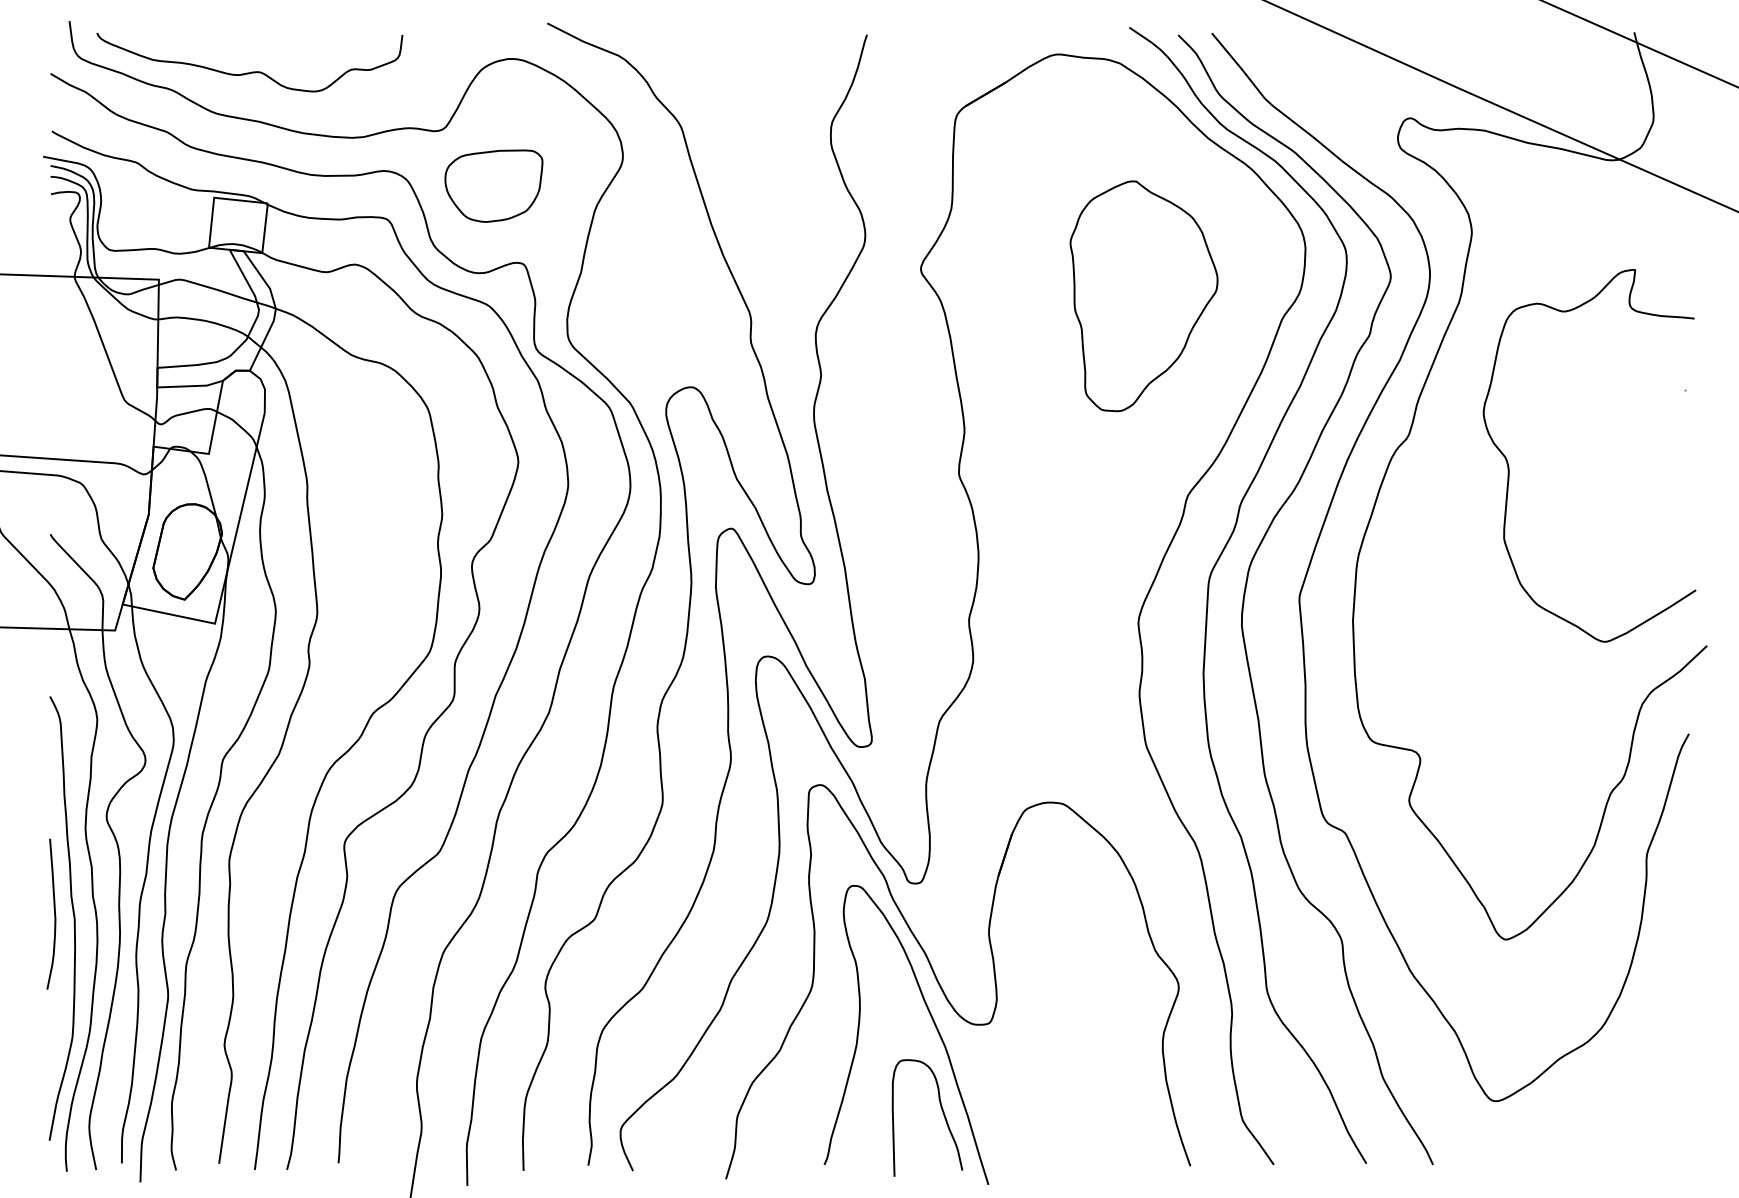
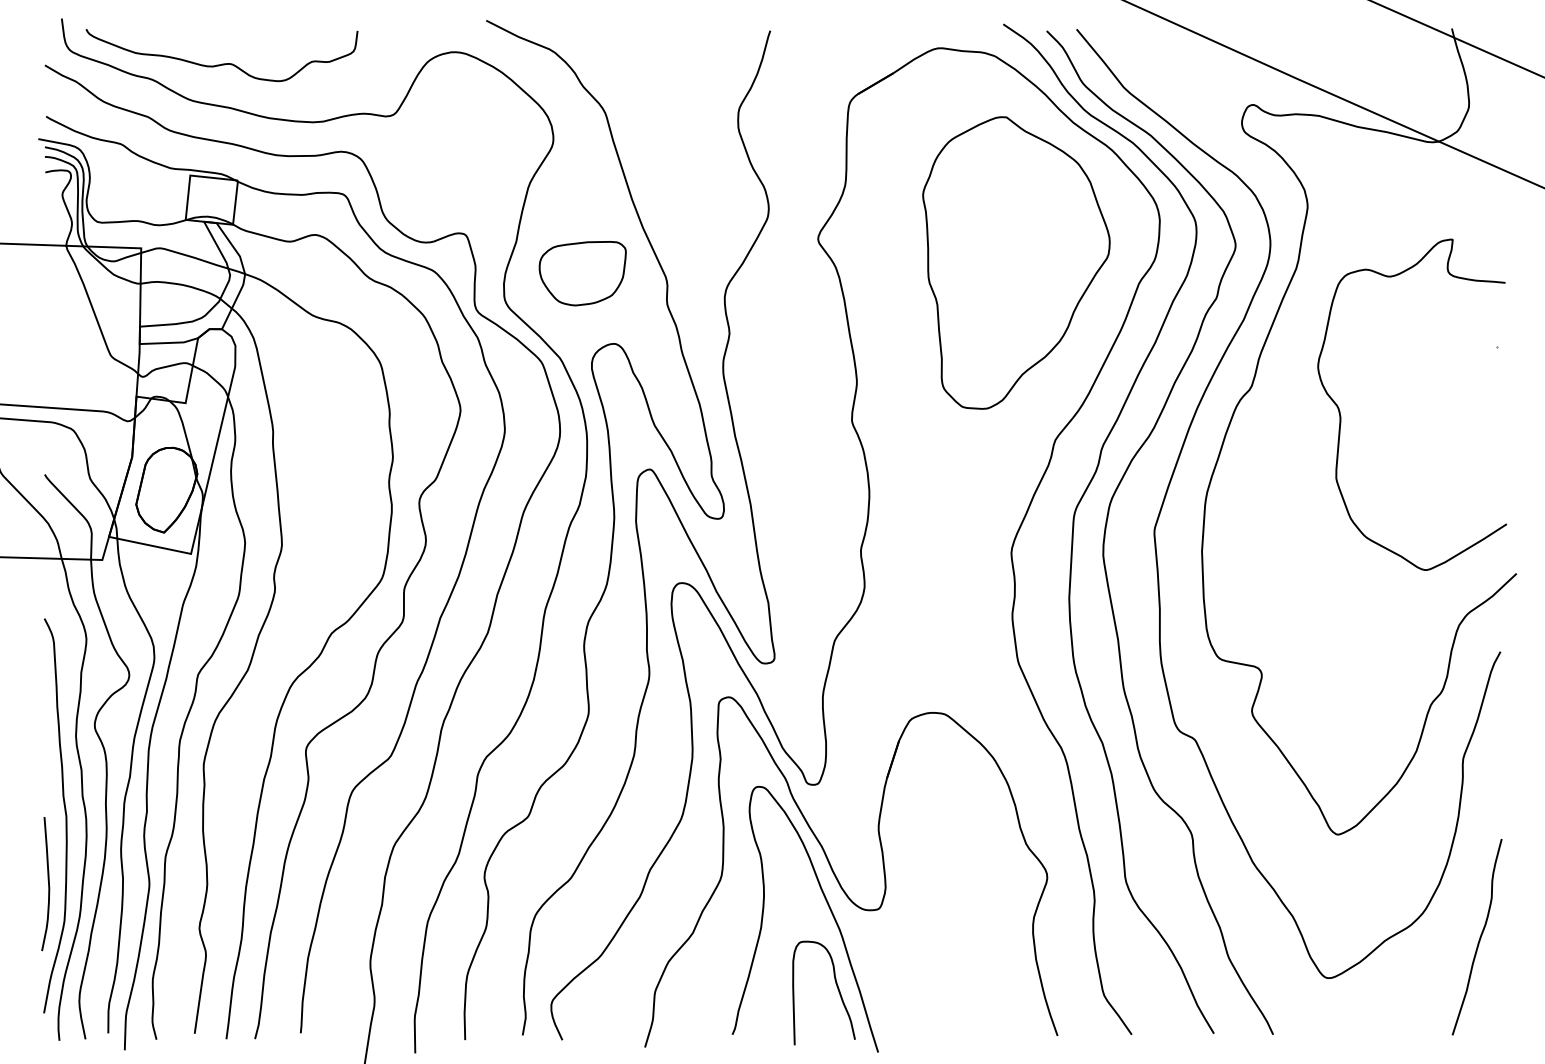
part: (493, 185) -> (582, 273), moved
part: (1143, 296) -> (1015, 263), size x1.43
curve: (54, 913) -> (48, 883), moved
curve: (1665, 1054) -> (1479, 936), added

